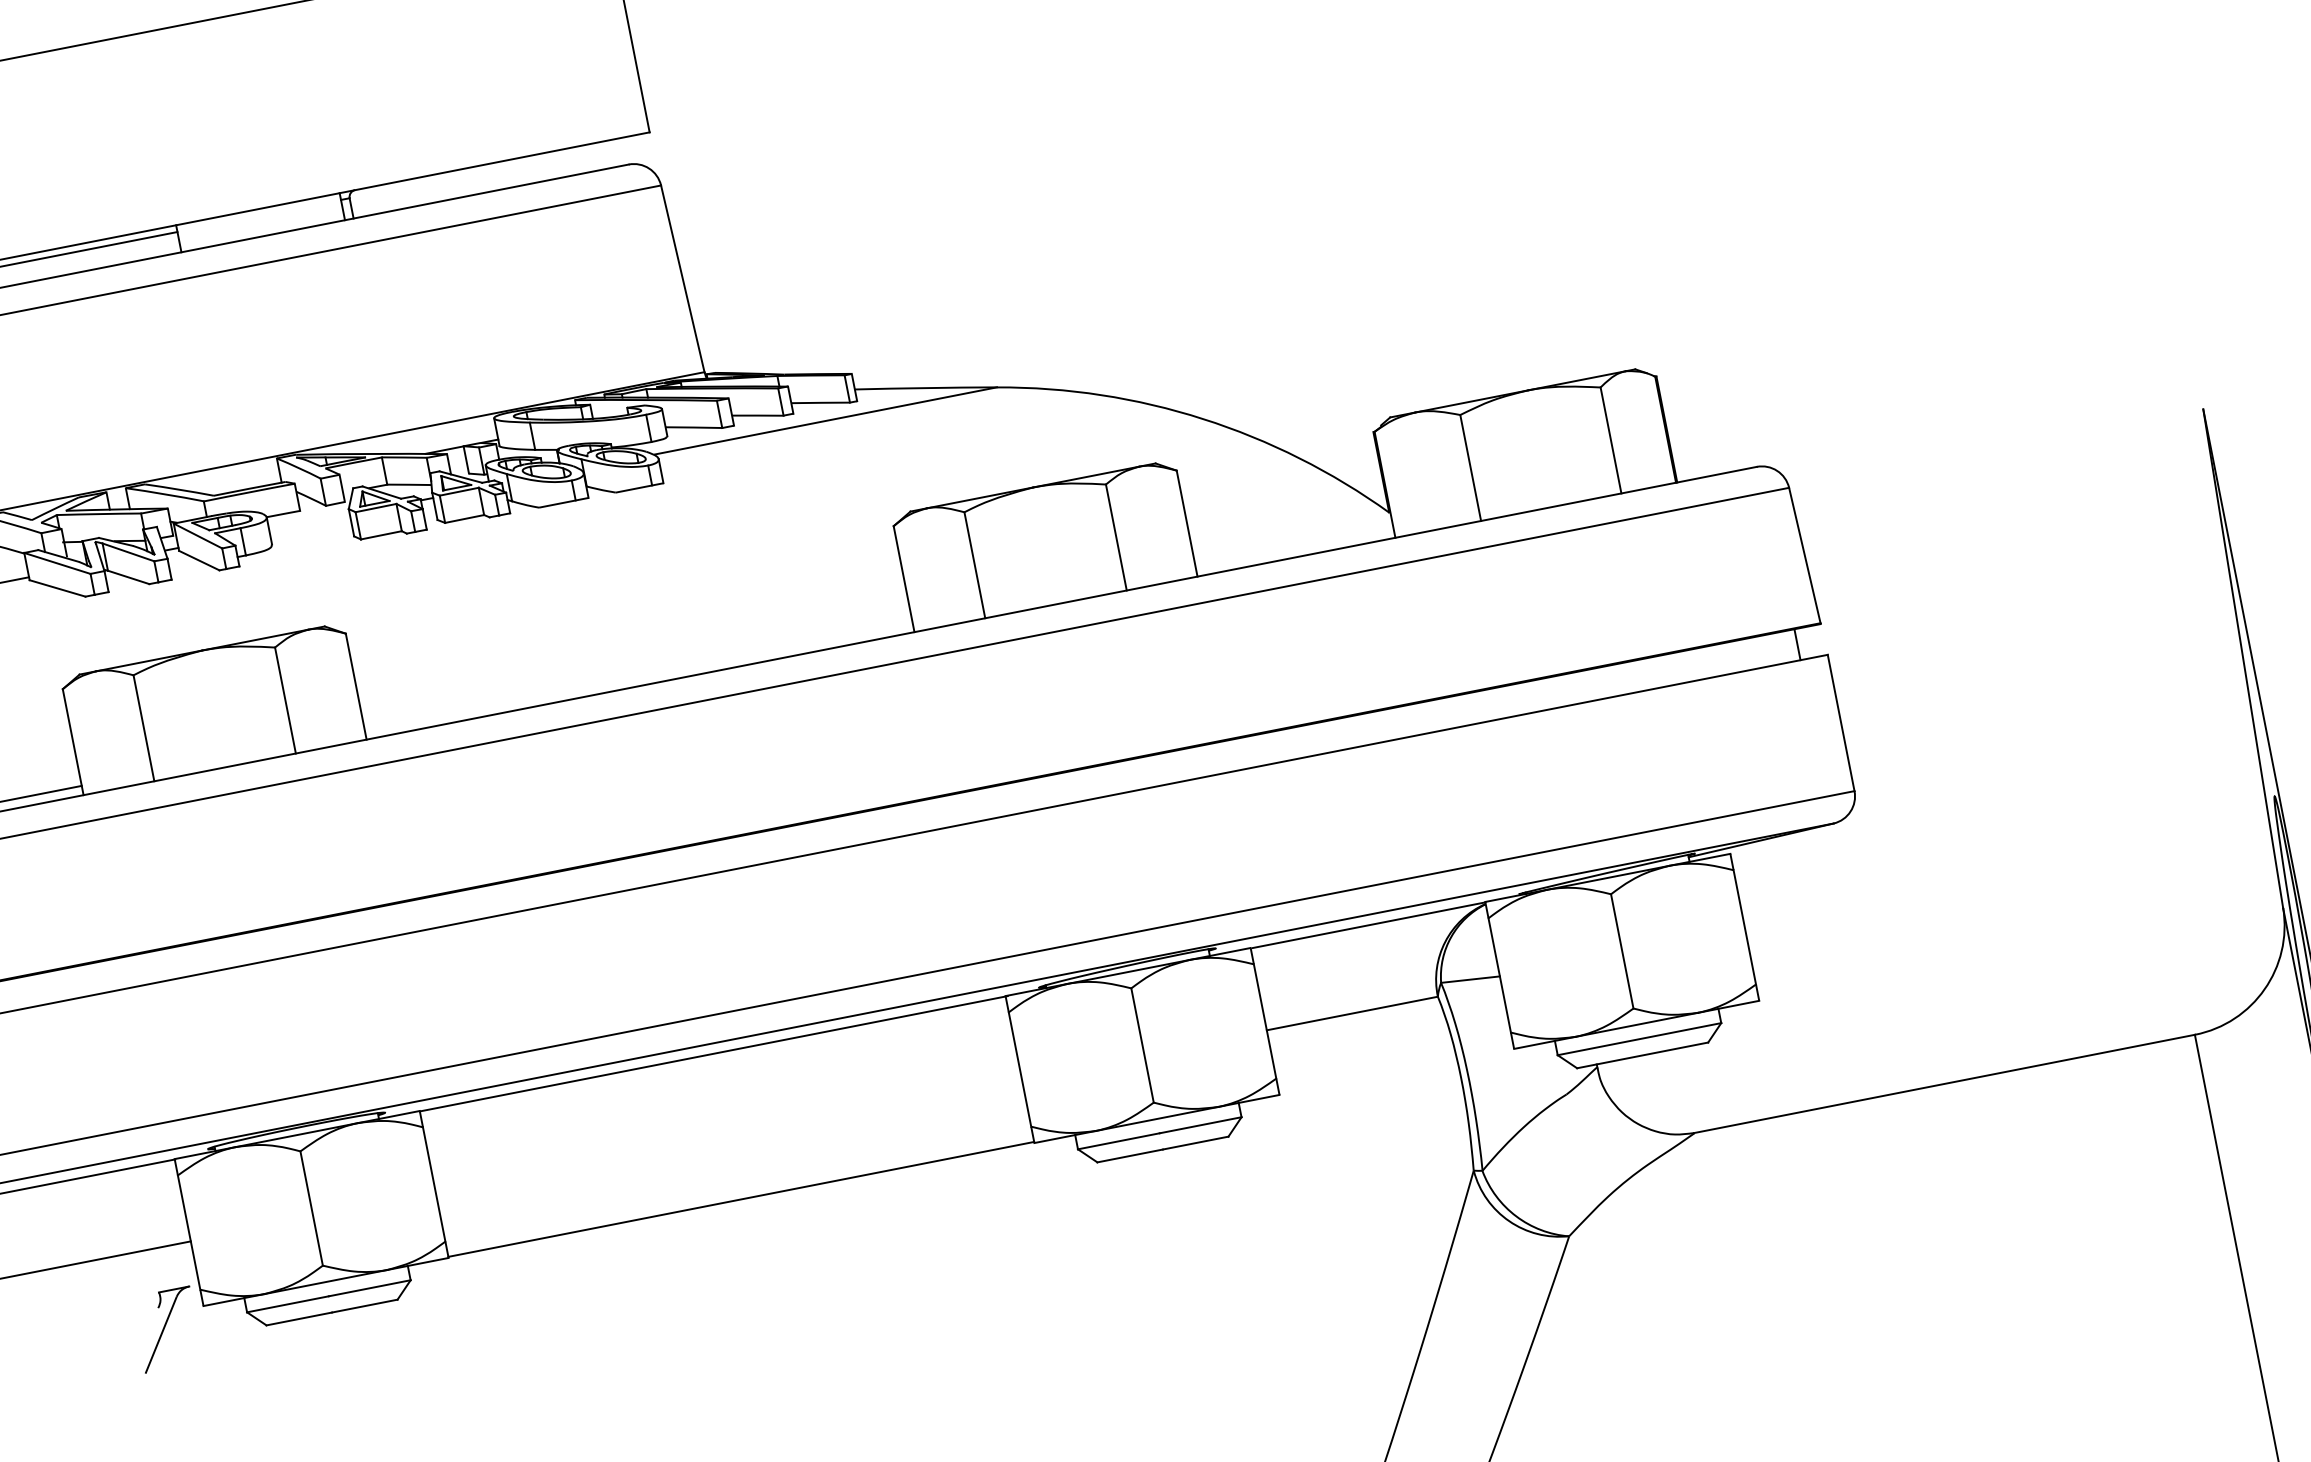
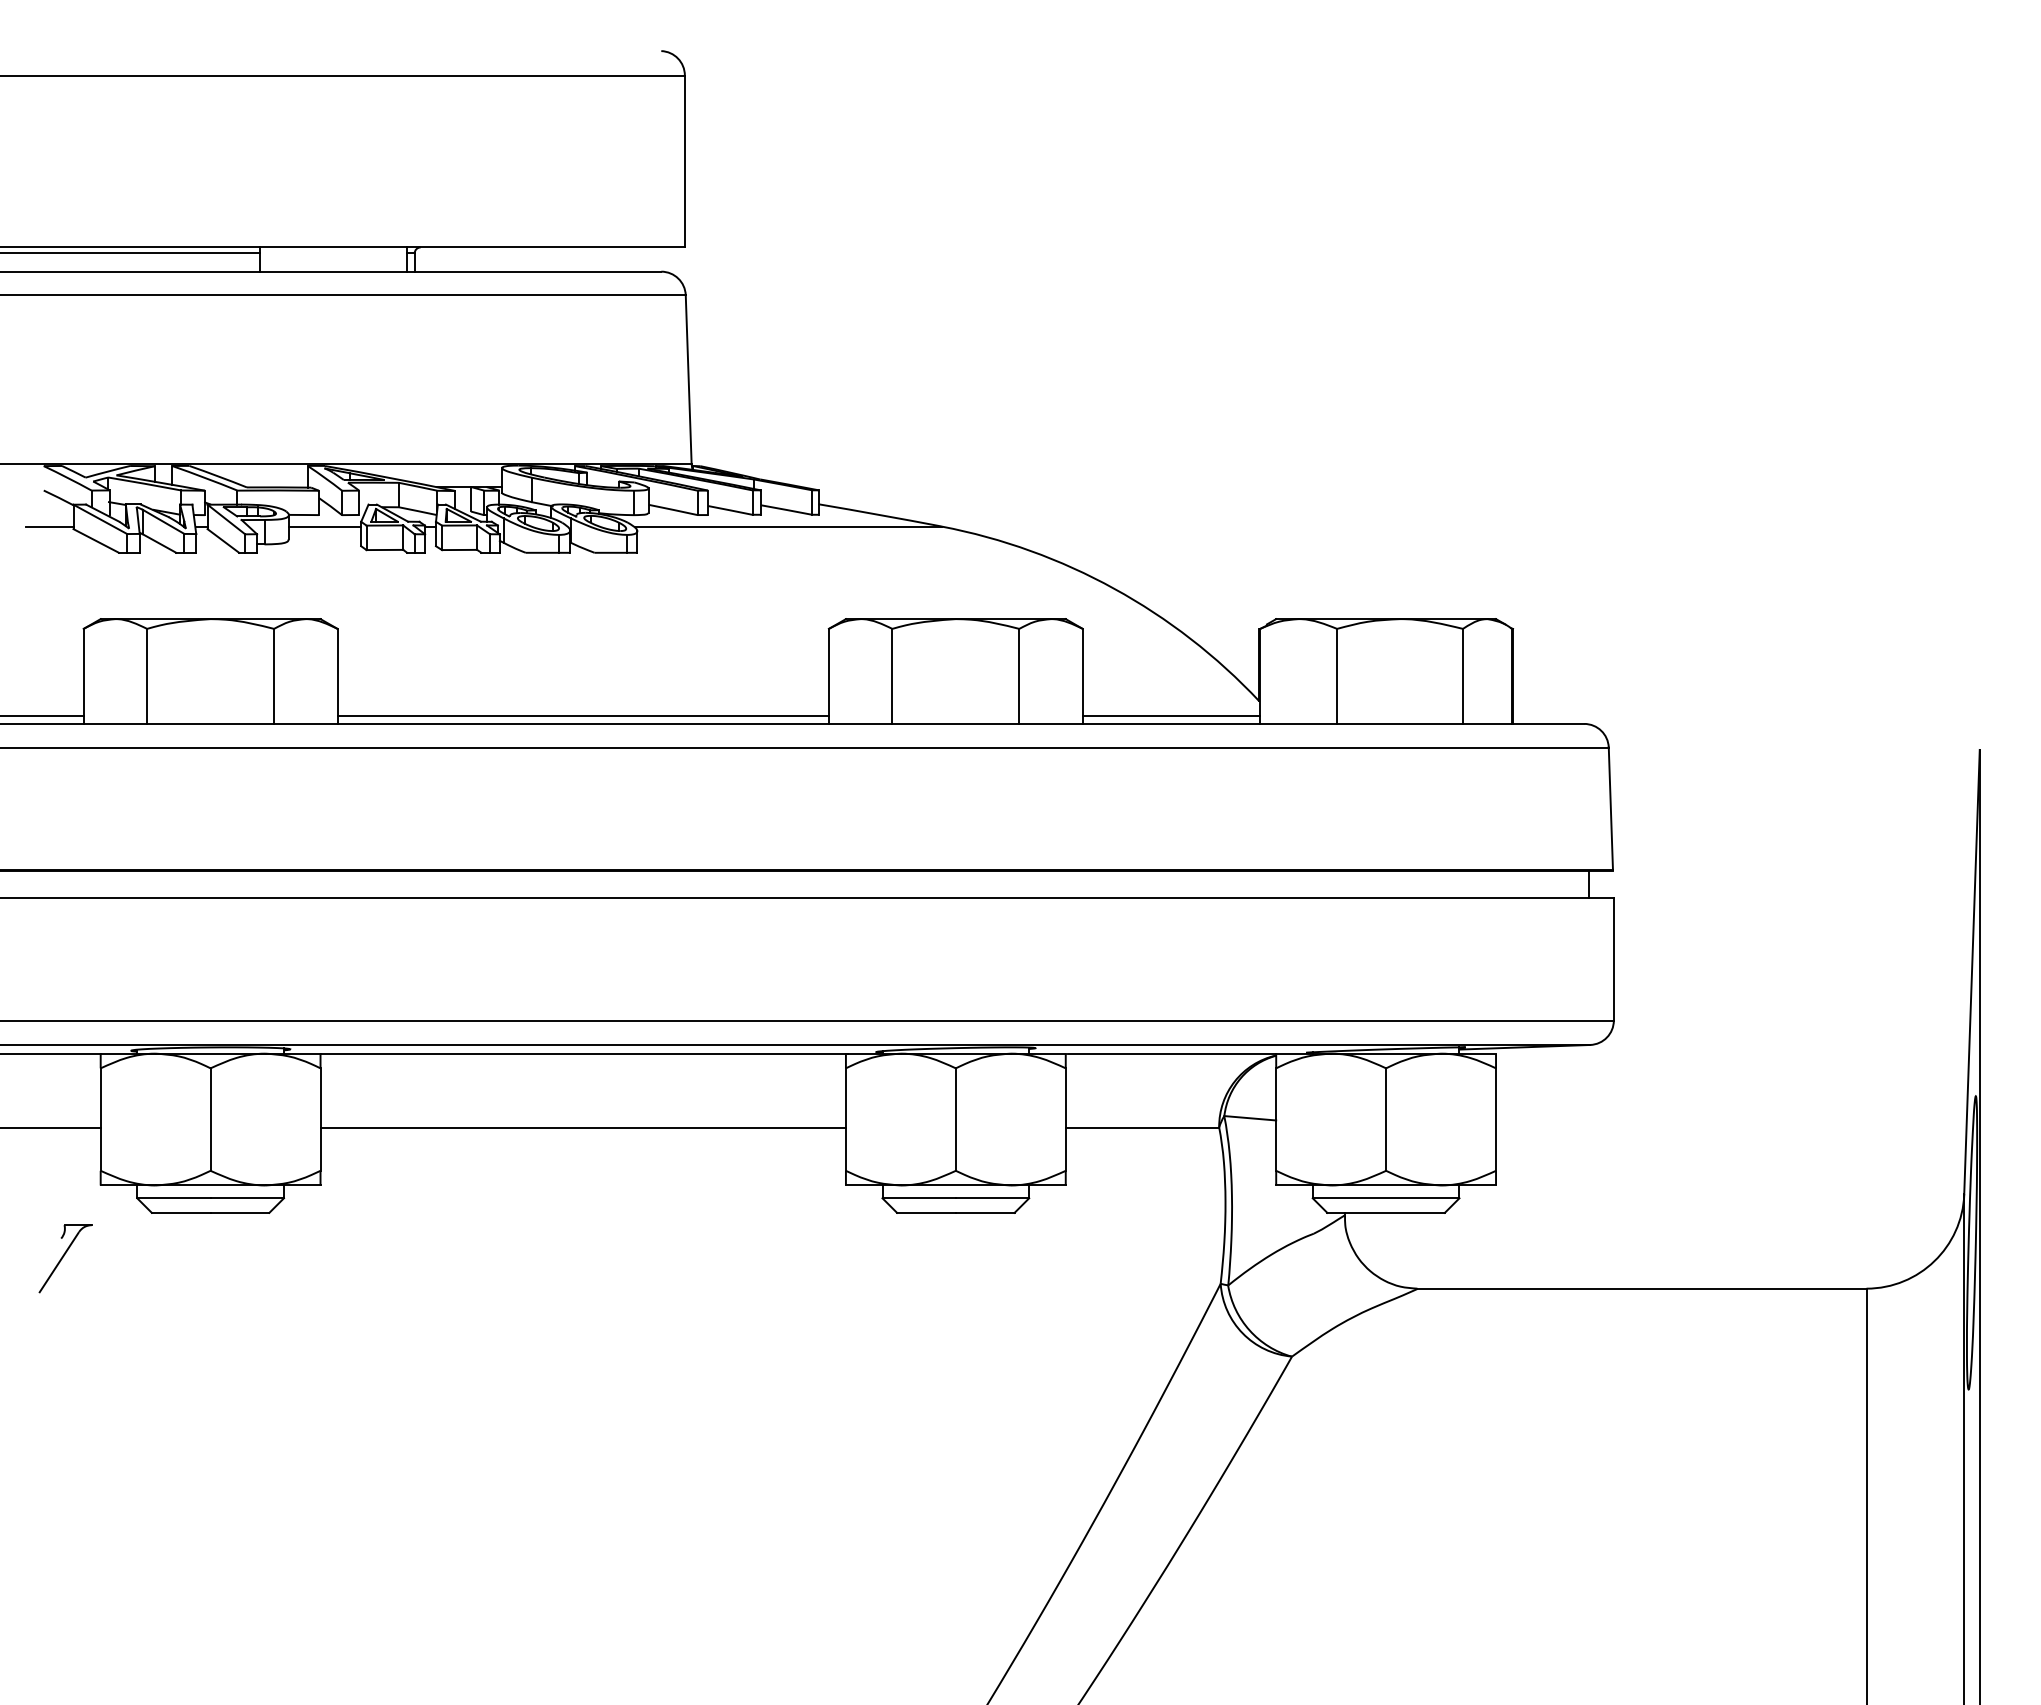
line: (308, 522) -> (324, 526), added
line: (1294, 547) -> (1171, 715), added
line: (637, 676) -> (582, 715), added
line: (740, 1199) -> (582, 1127), moved
part: (167, 1329) -> (65, 1258), moved

